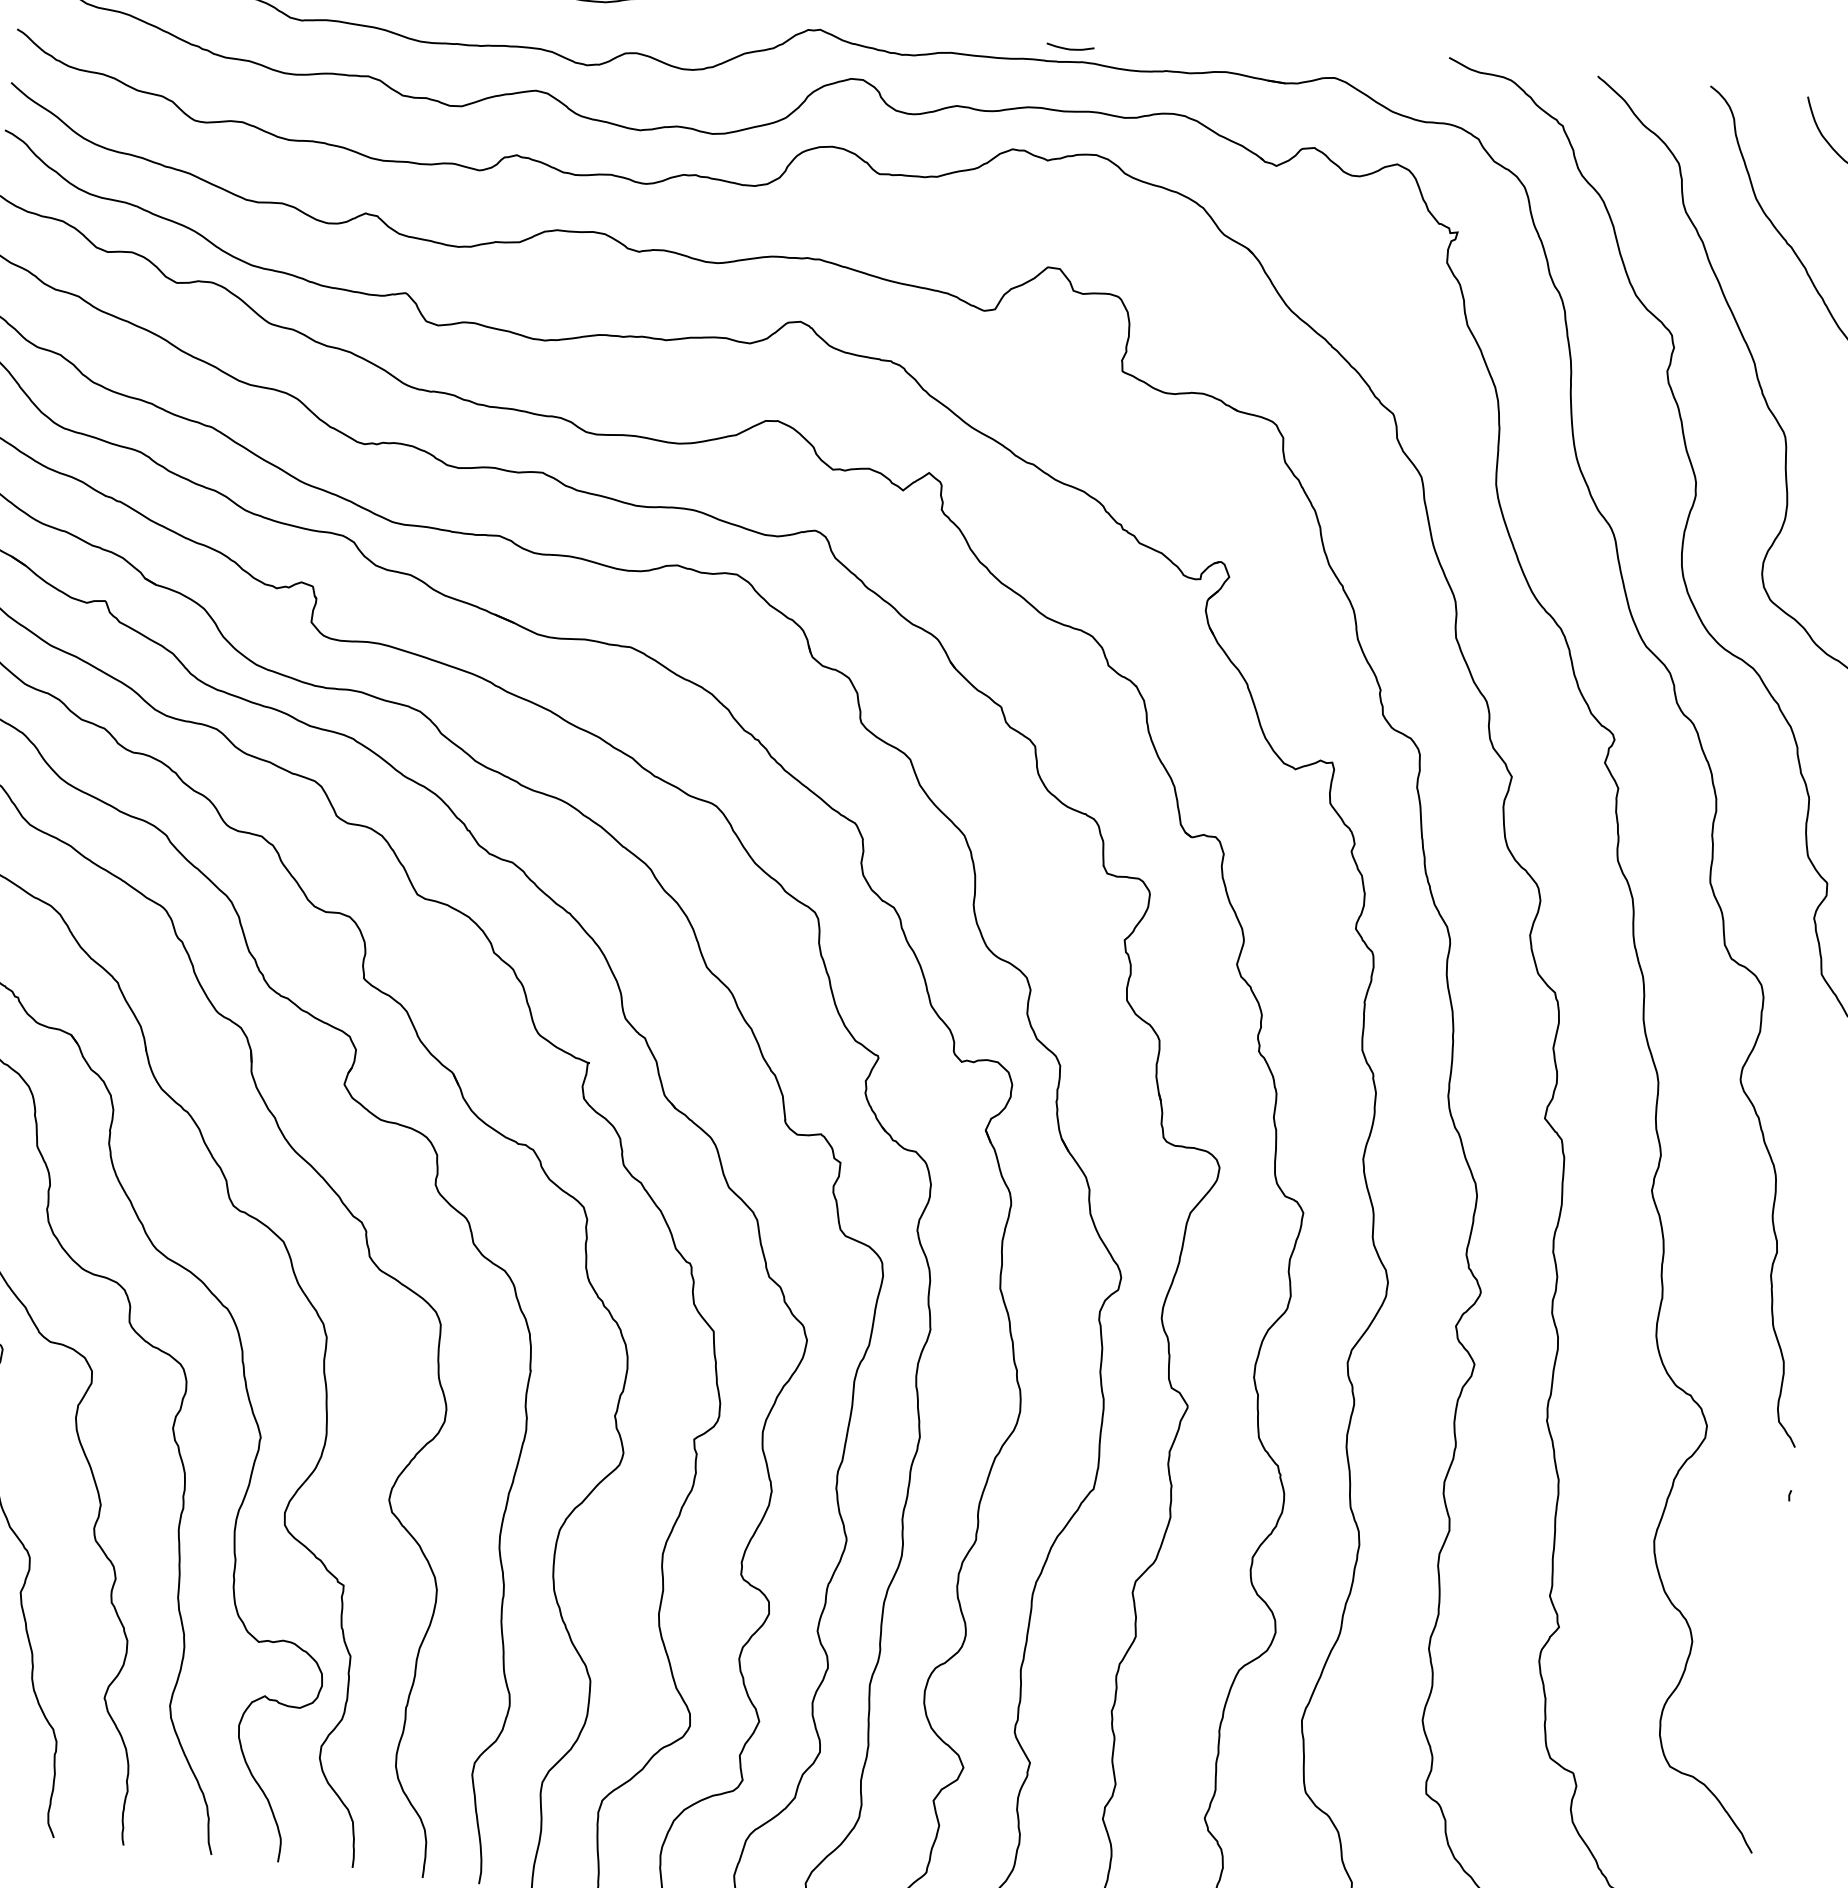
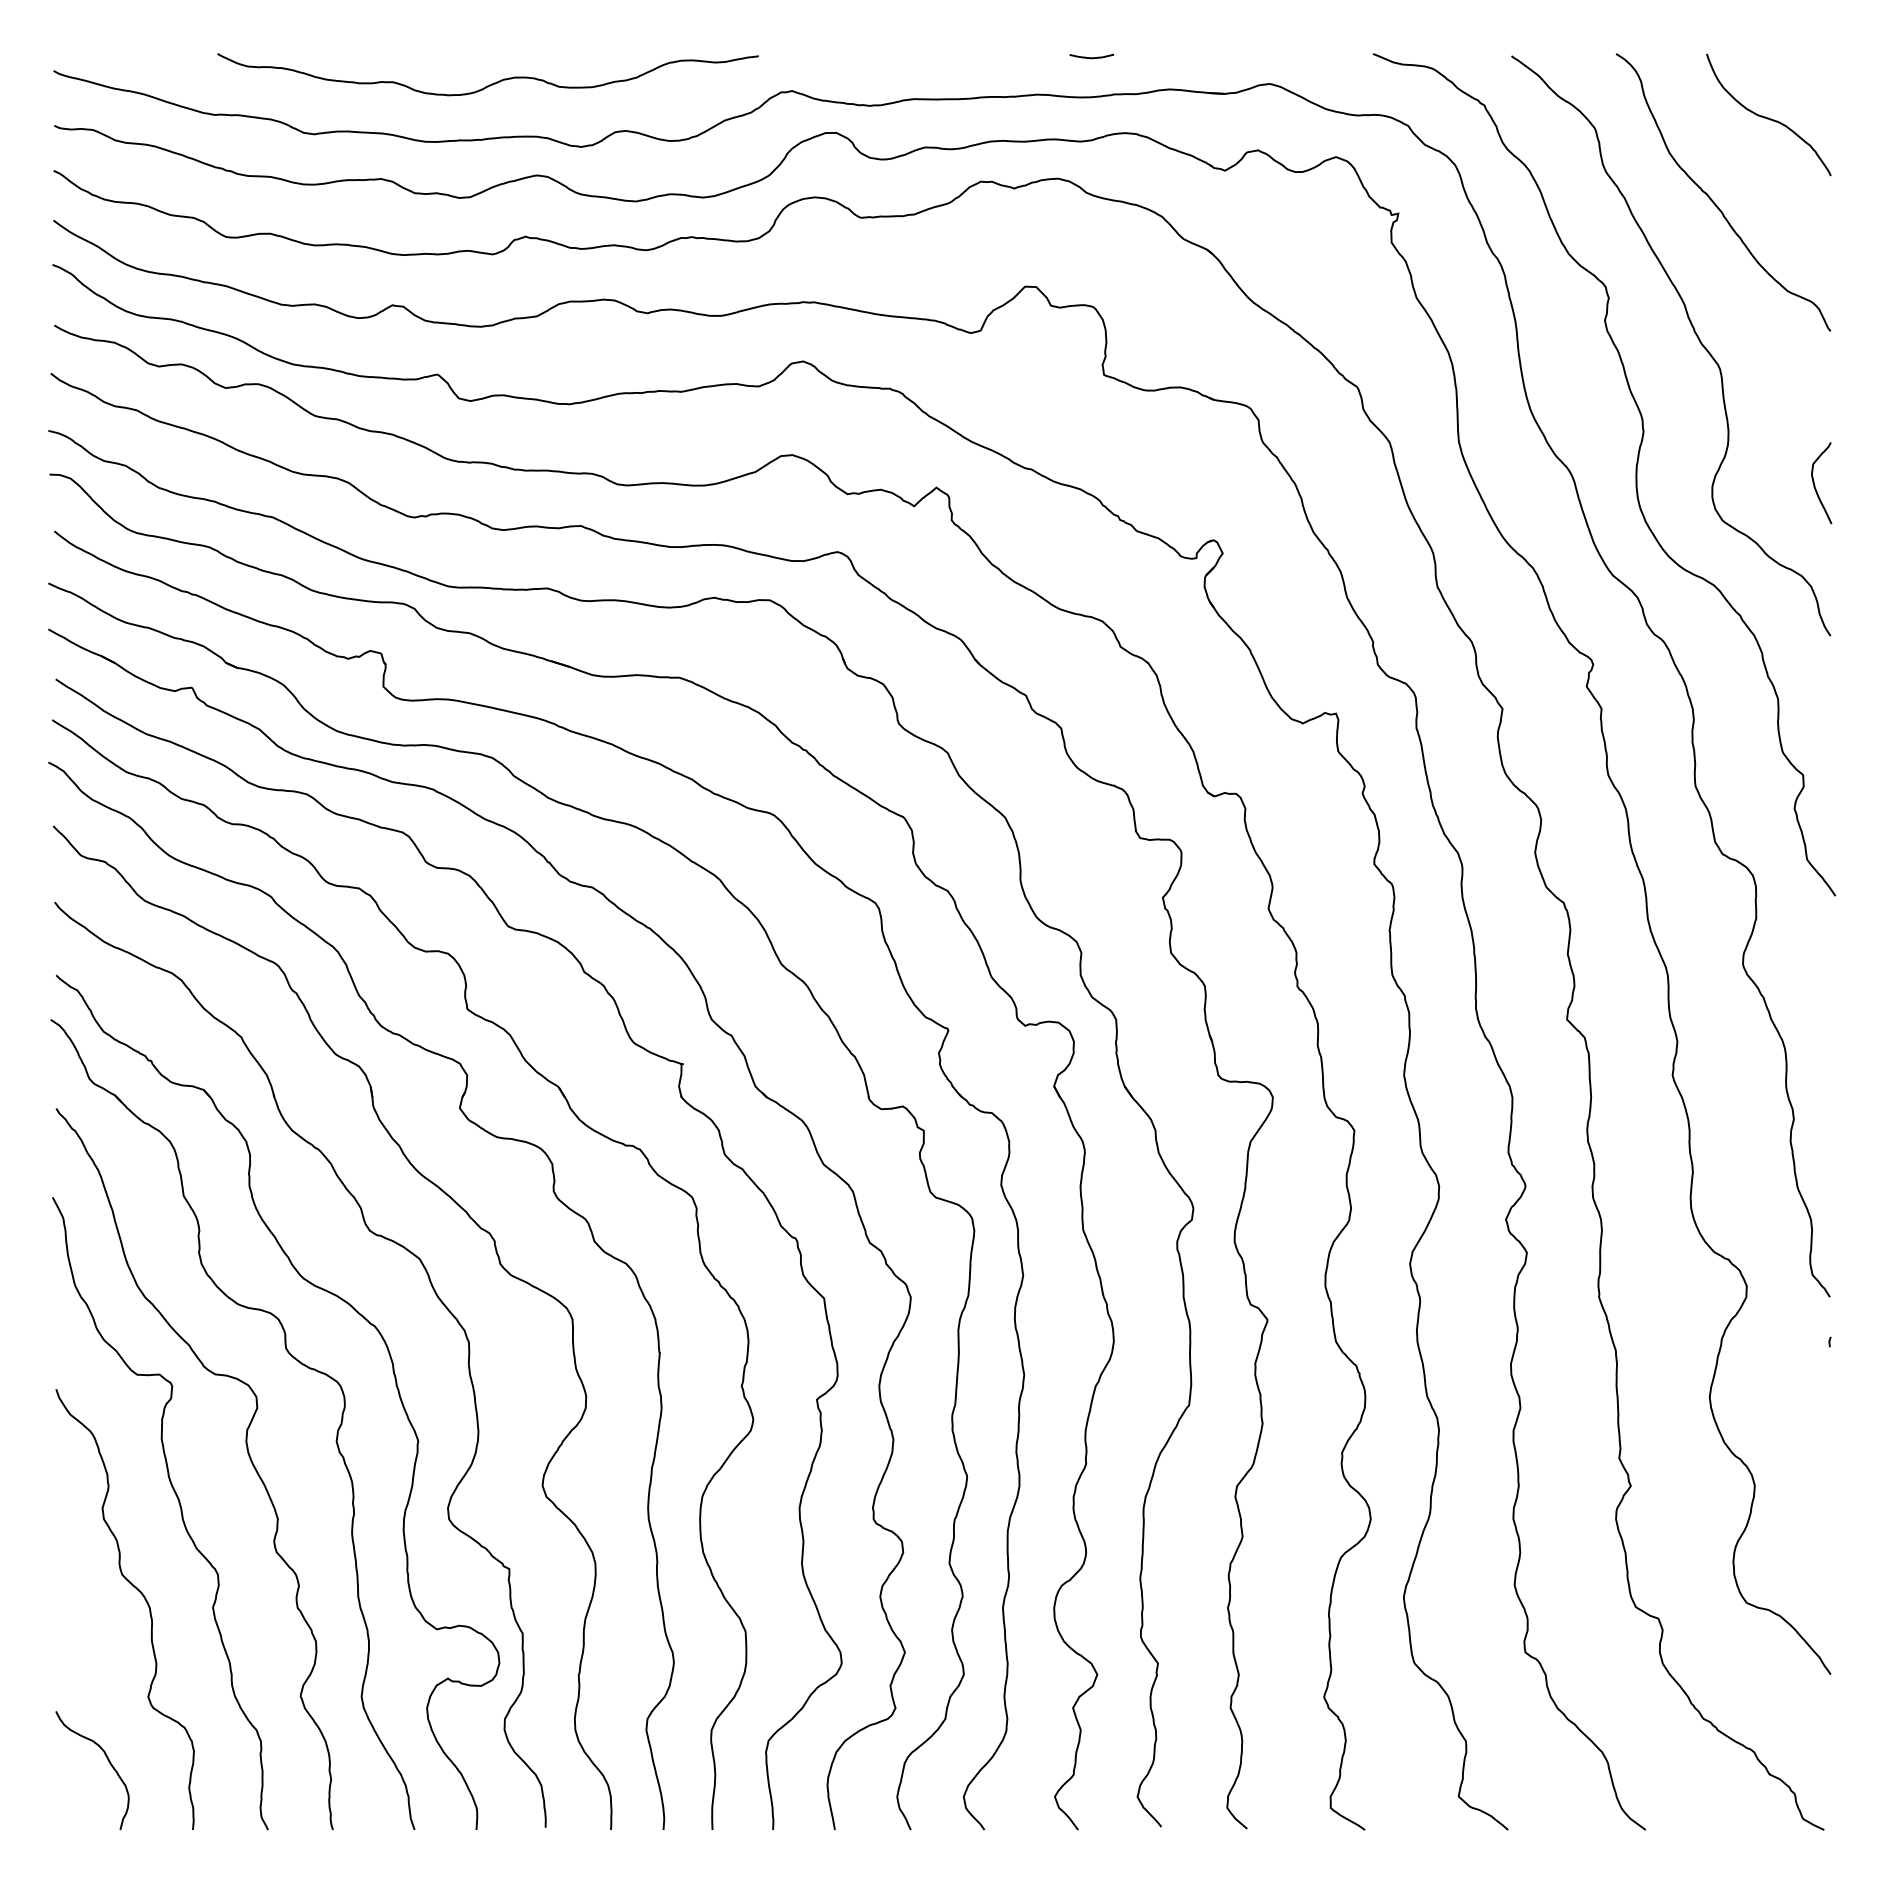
curve: (1069, 48) -> (1091, 57), moved

